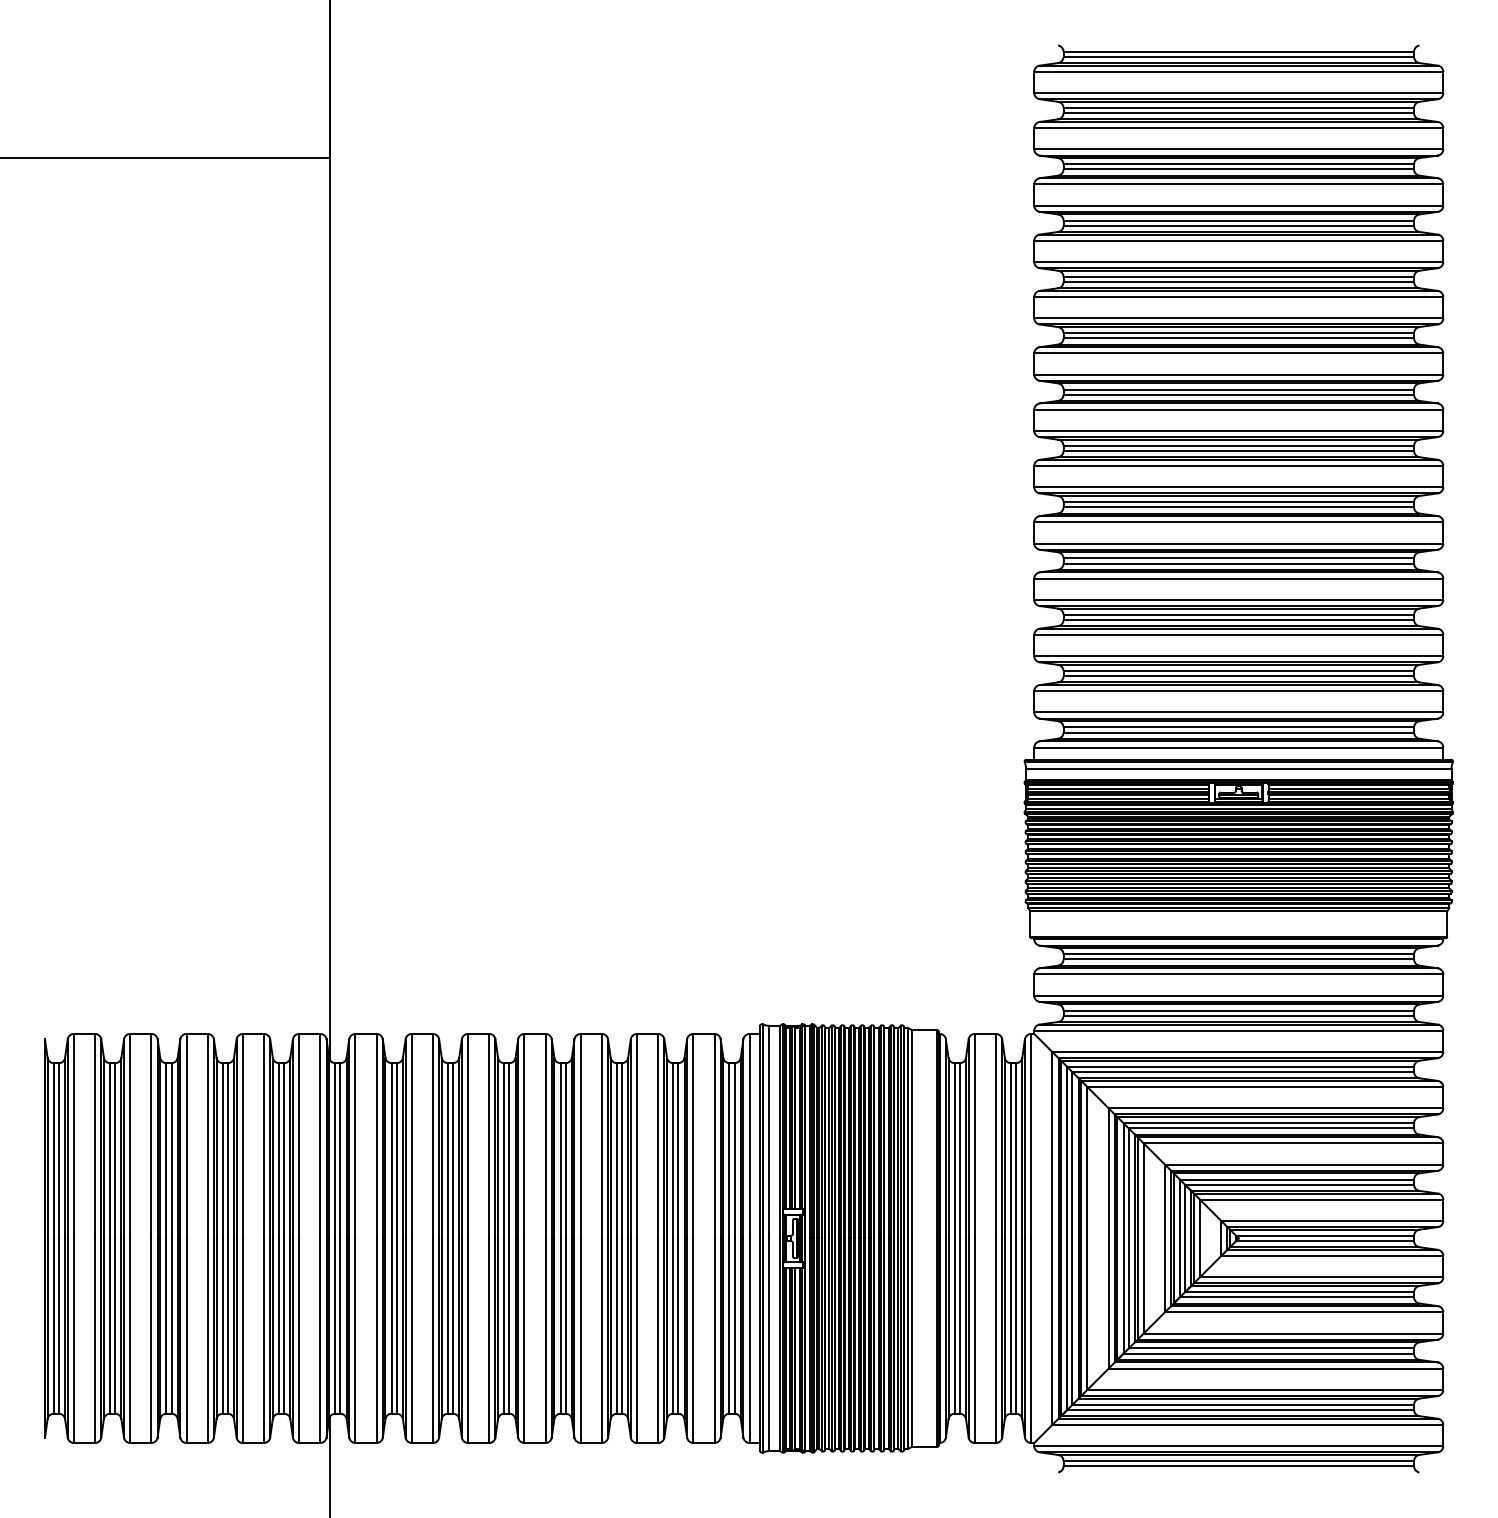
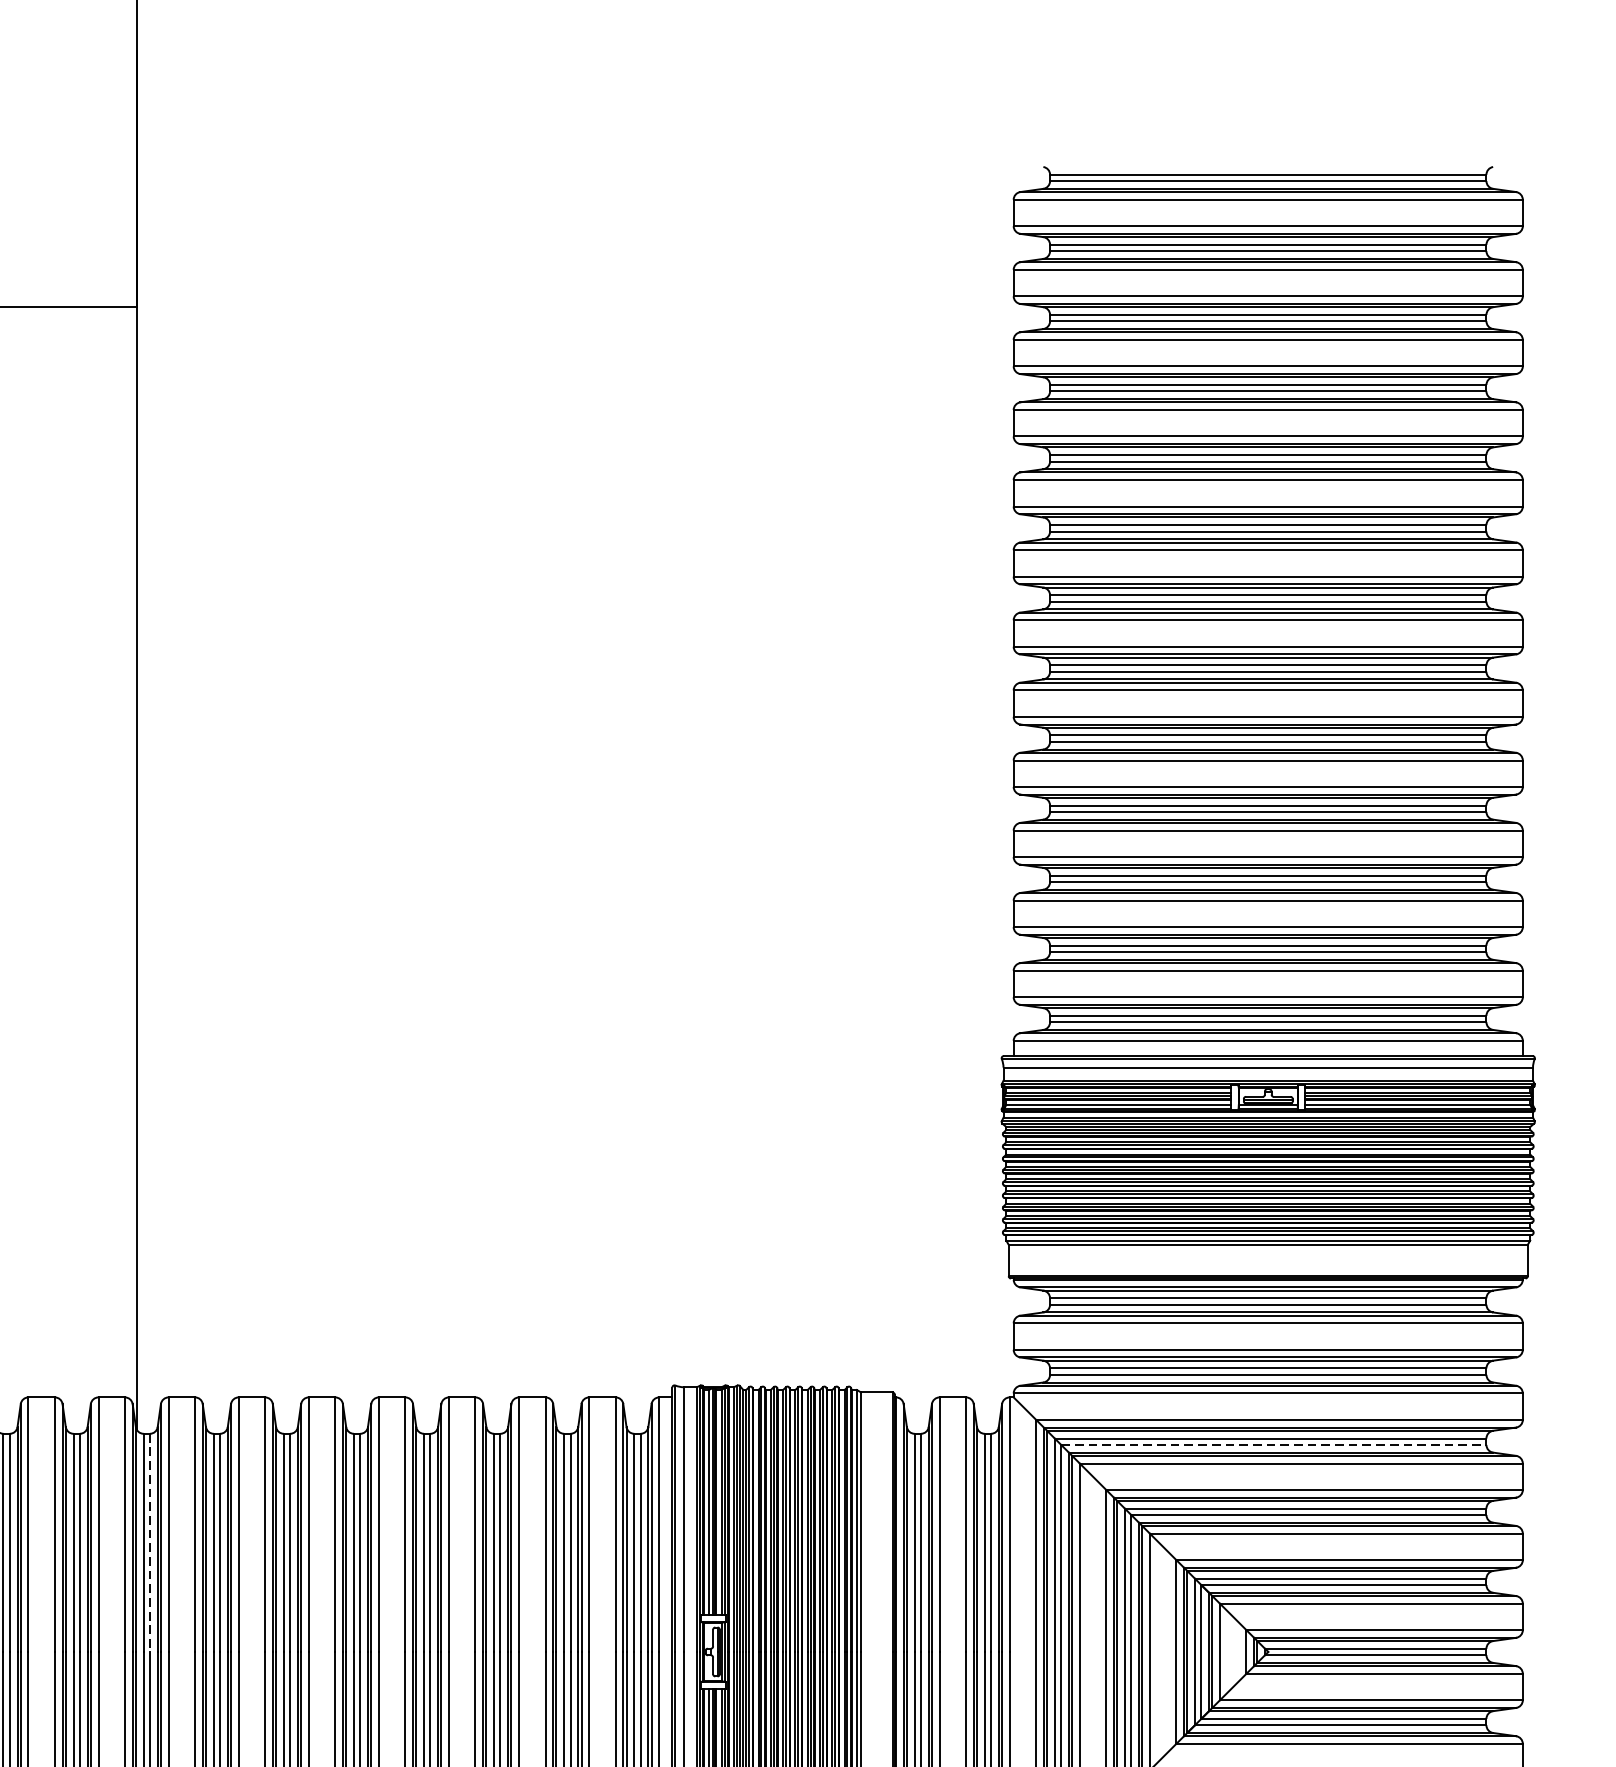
line: (1243, 1072) -> (1274, 1445), solid -> dashed
line: (340, 1150) -> (150, 1542), solid -> dashed

